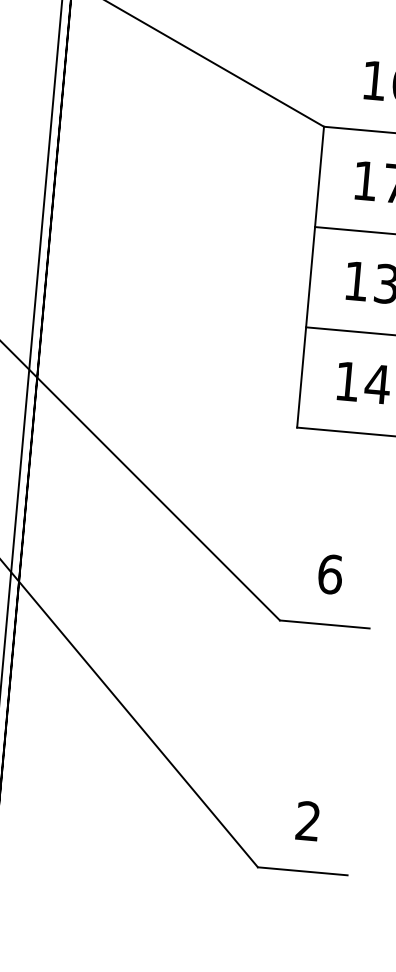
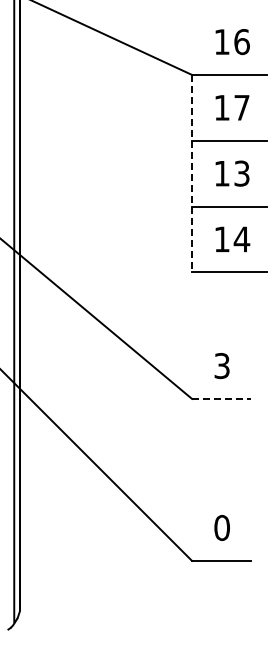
line: (311, 277) -> (192, 173), solid -> dashed
text: (330, 573) -> (222, 365), 6 -> 3
line: (324, 623) -> (221, 398), solid -> dashed
text: (307, 820) -> (221, 527), 2 -> 0

